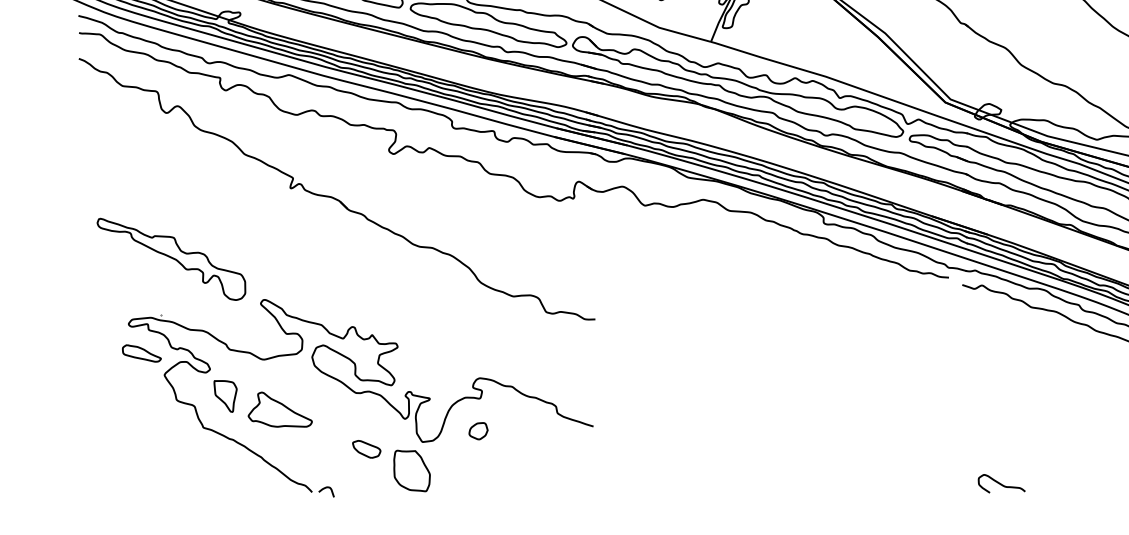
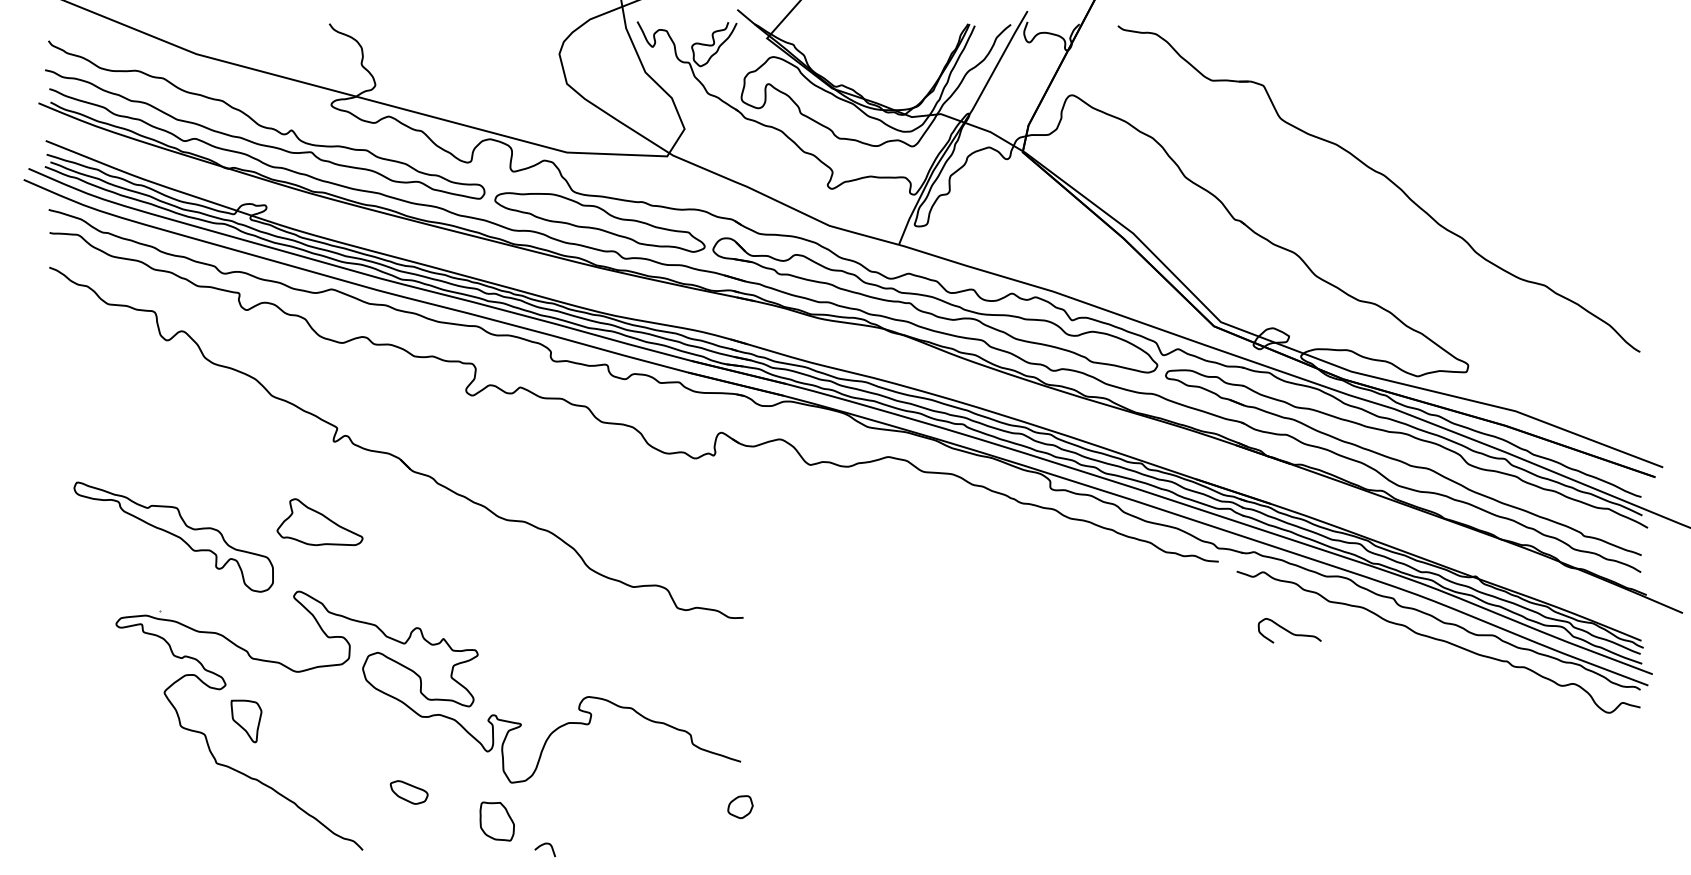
part: (141, 353) -> (133, 663), removed
part: (279, 409) -> (319, 522), moved
part: (478, 431) -> (740, 807), moved
part: (366, 449) -> (408, 792), moved
part: (412, 470) -> (497, 821), size x0.7
curve: (1000, 483) -> (1288, 630), moved
curve: (325, 488) -> (543, 845), moved

